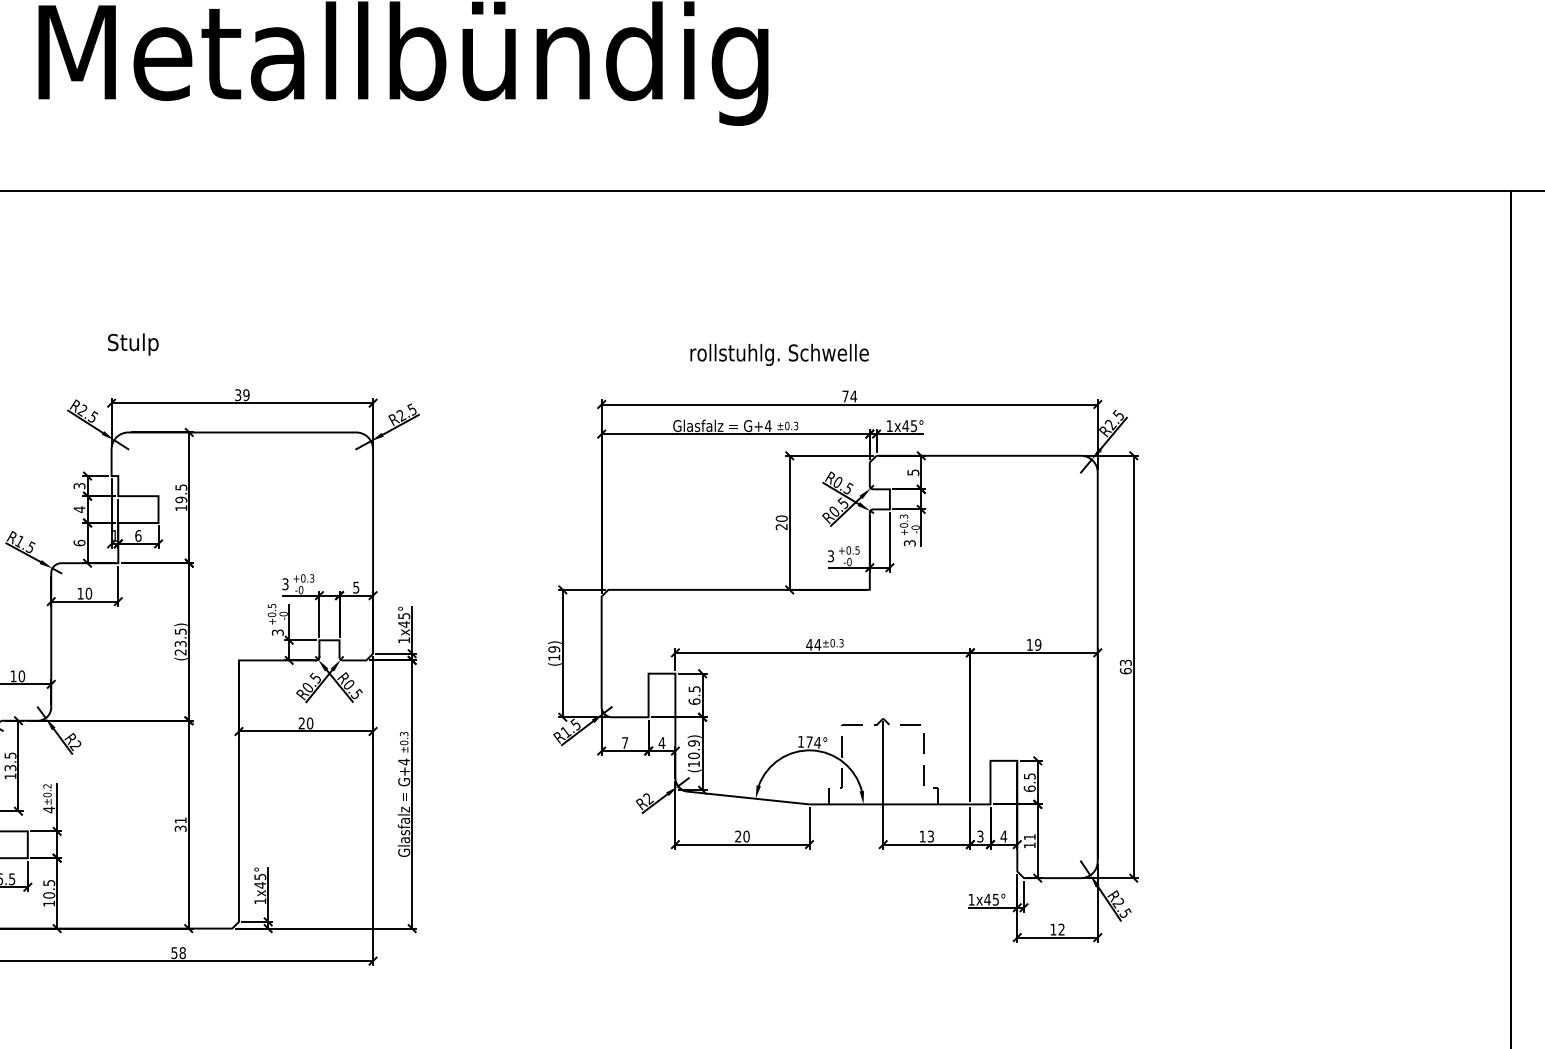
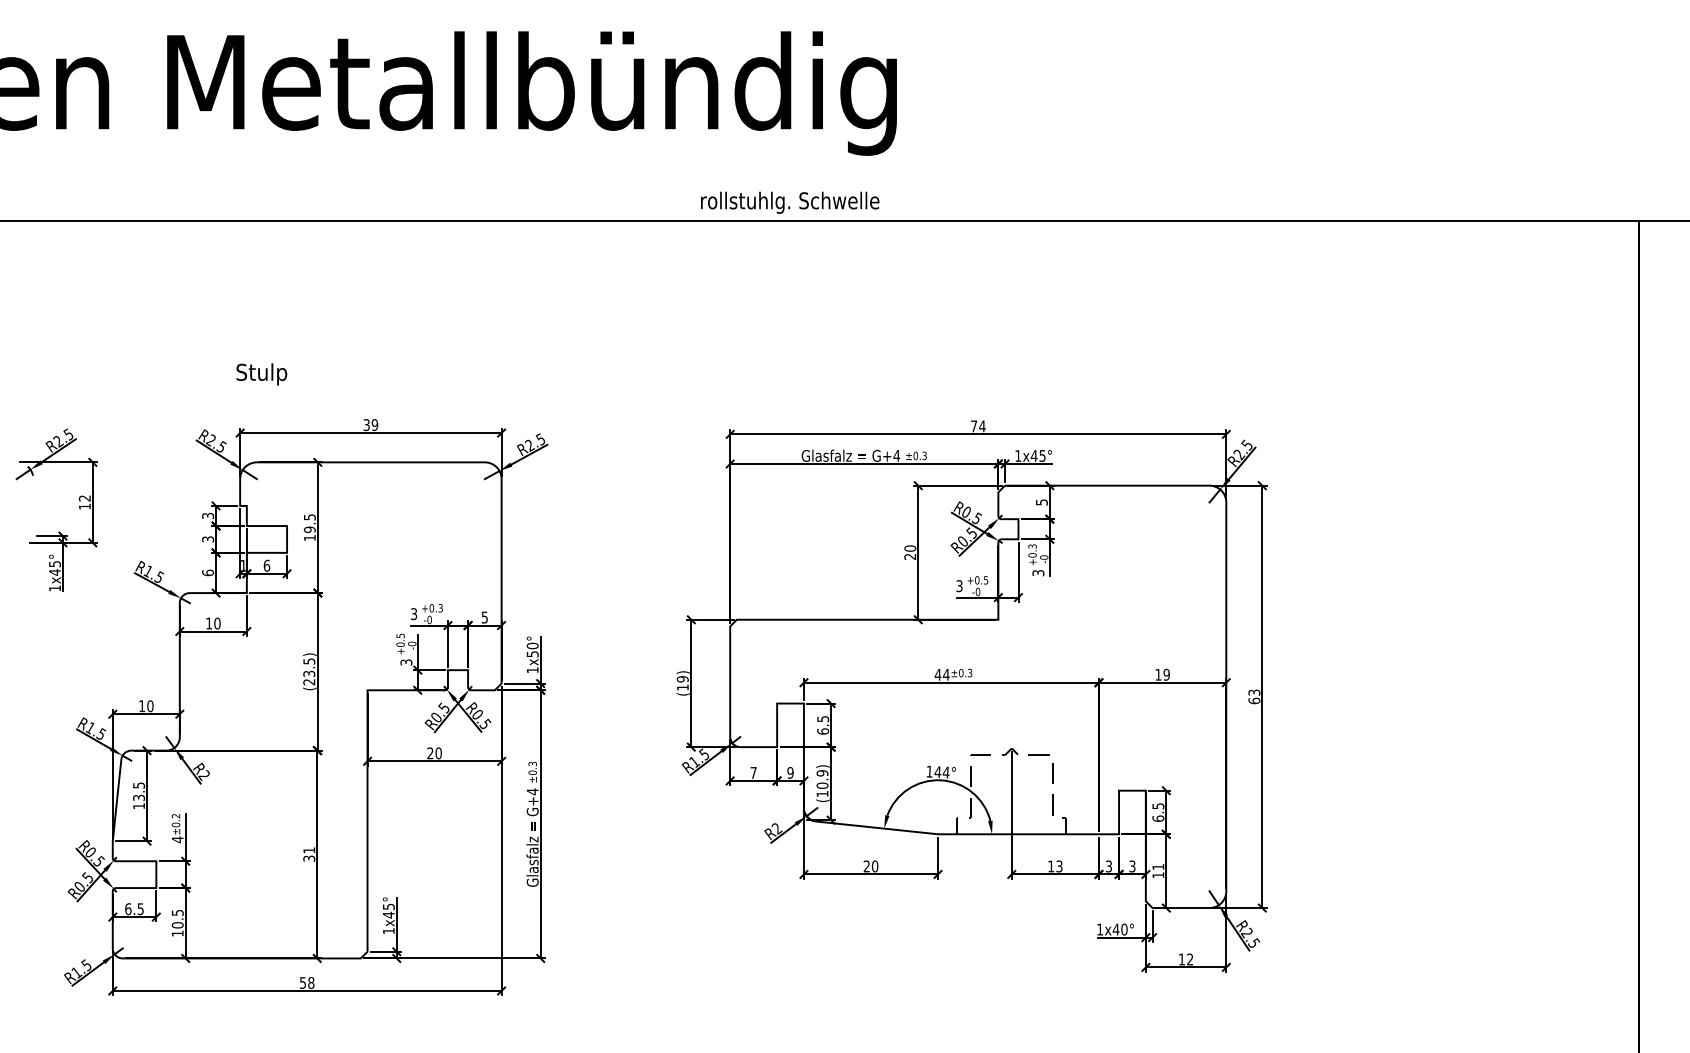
text: (779, 354) -> (790, 202), moved
text: (79, 509) -> (208, 539), 4 -> 3
text: (403, 619) -> (532, 649), 1x45° -> 1x50°
text: (661, 742) -> (790, 772), 4 -> 9
text: (808, 742) -> (937, 772), 174° -> 144°
text: (1003, 836) -> (1132, 866), 4 -> 3
text: (995, 899) -> (1124, 929), 1x45° -> 1x40°

